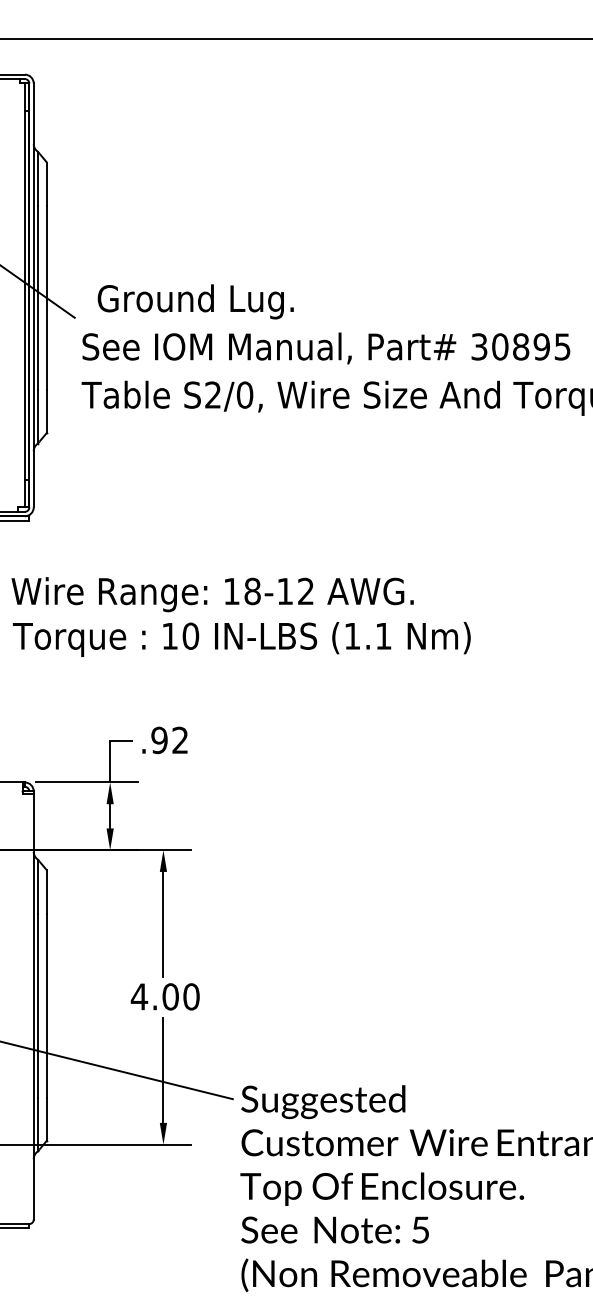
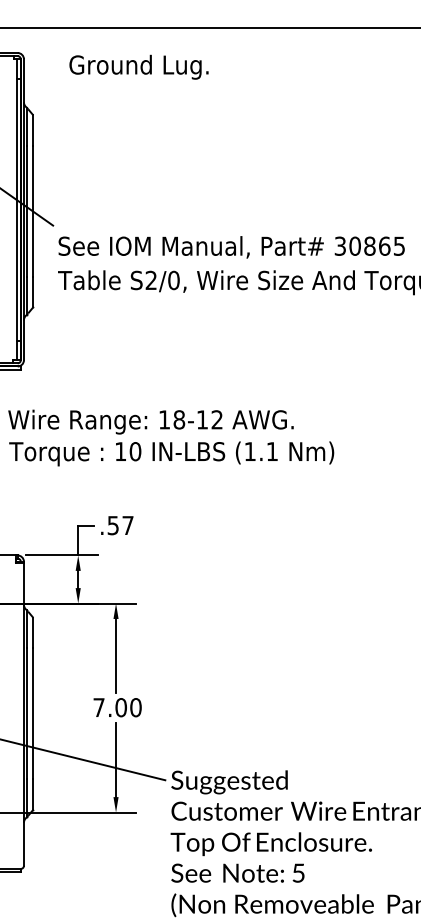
text: (195, 300) -> (138, 66), moved
text: (541, 345) -> (384, 245), 30895 -> 30865
text: (169, 738) -> (120, 524), .92 -> .57
text: (138, 996) -> (98, 707), 4.00 -> 7.00

